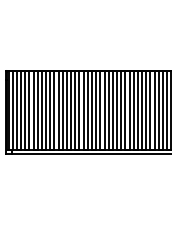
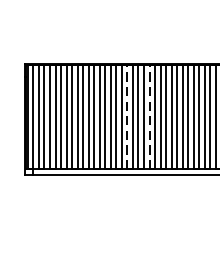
line: (83, 109) -> (127, 115), solid -> dashed
line: (100, 109) -> (149, 115), solid -> dashed

